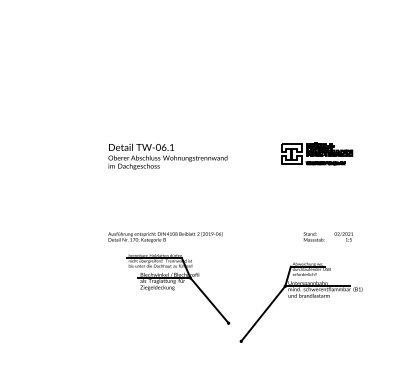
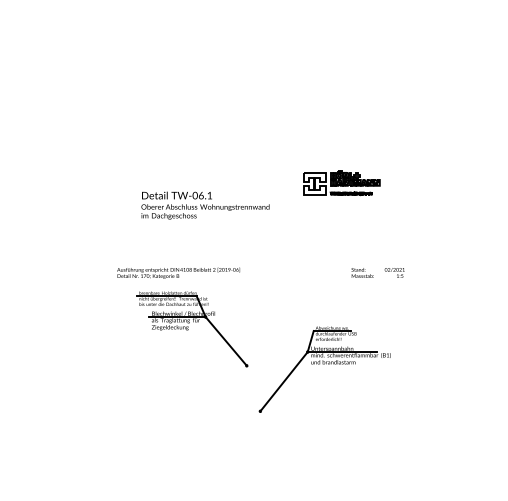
text: (167, 156) -> (205, 205), moved
text: (327, 236) -> (377, 272), moved
part: (300, 302) -> (324, 369), moved

